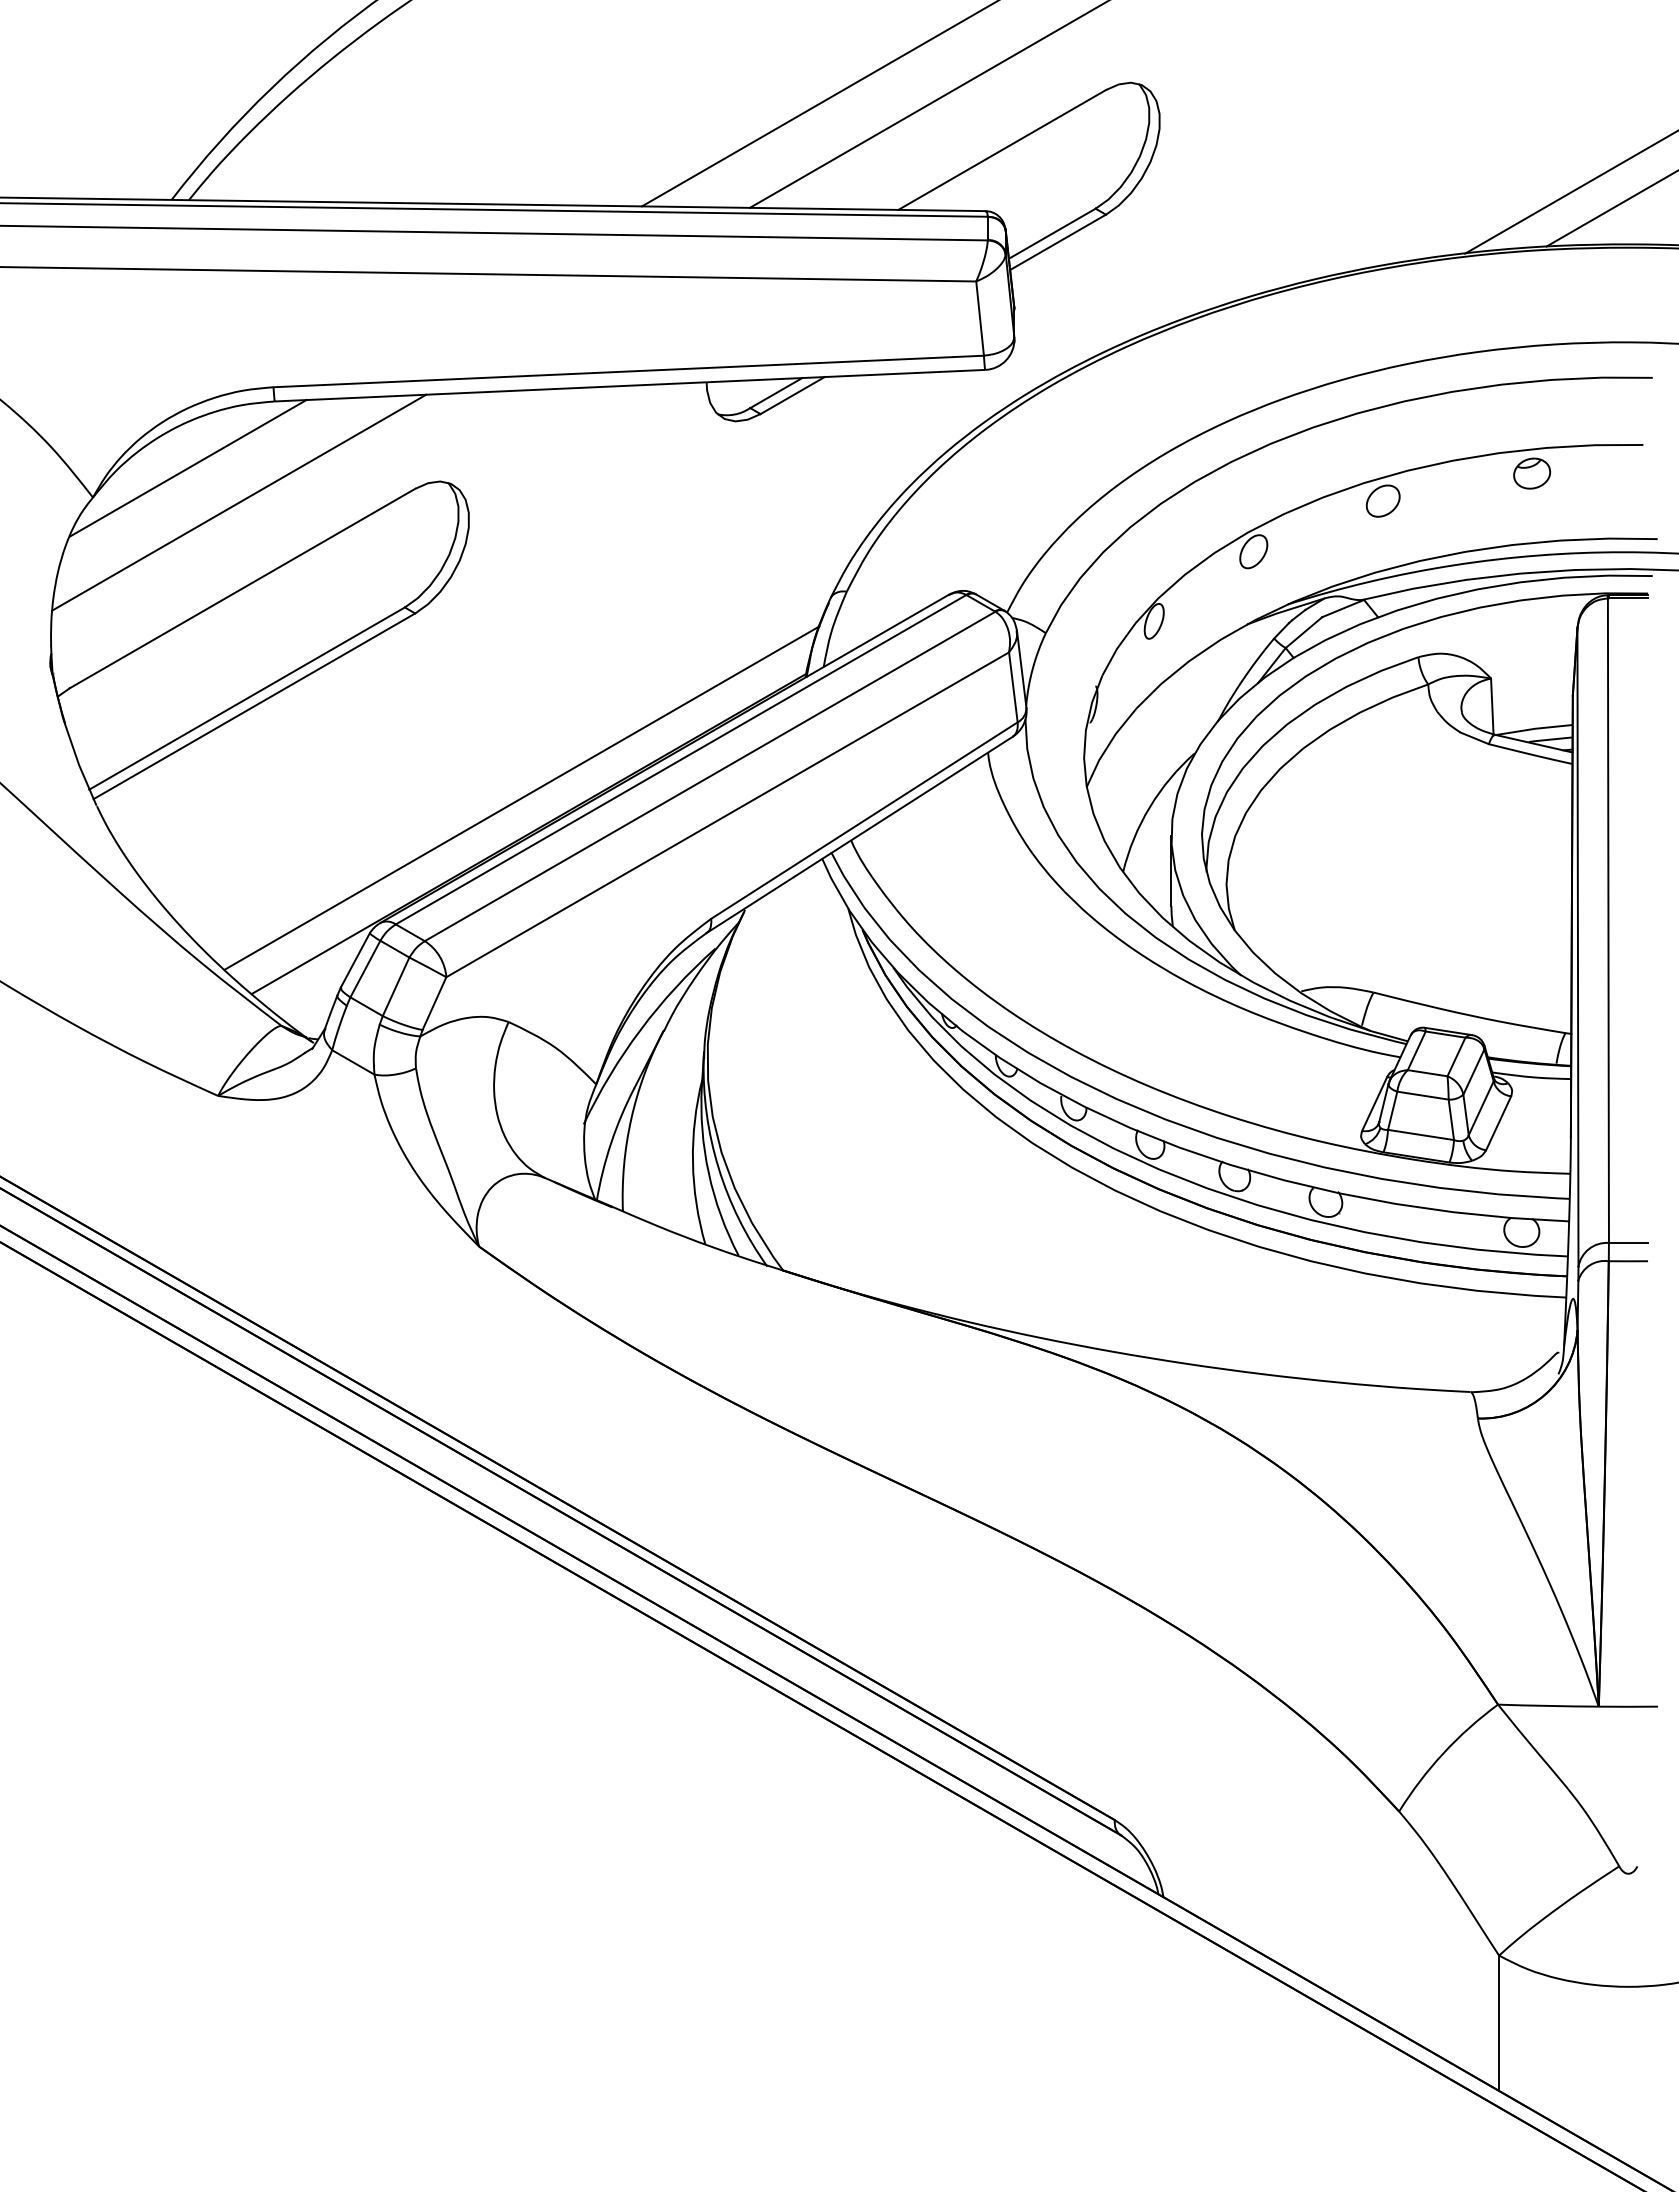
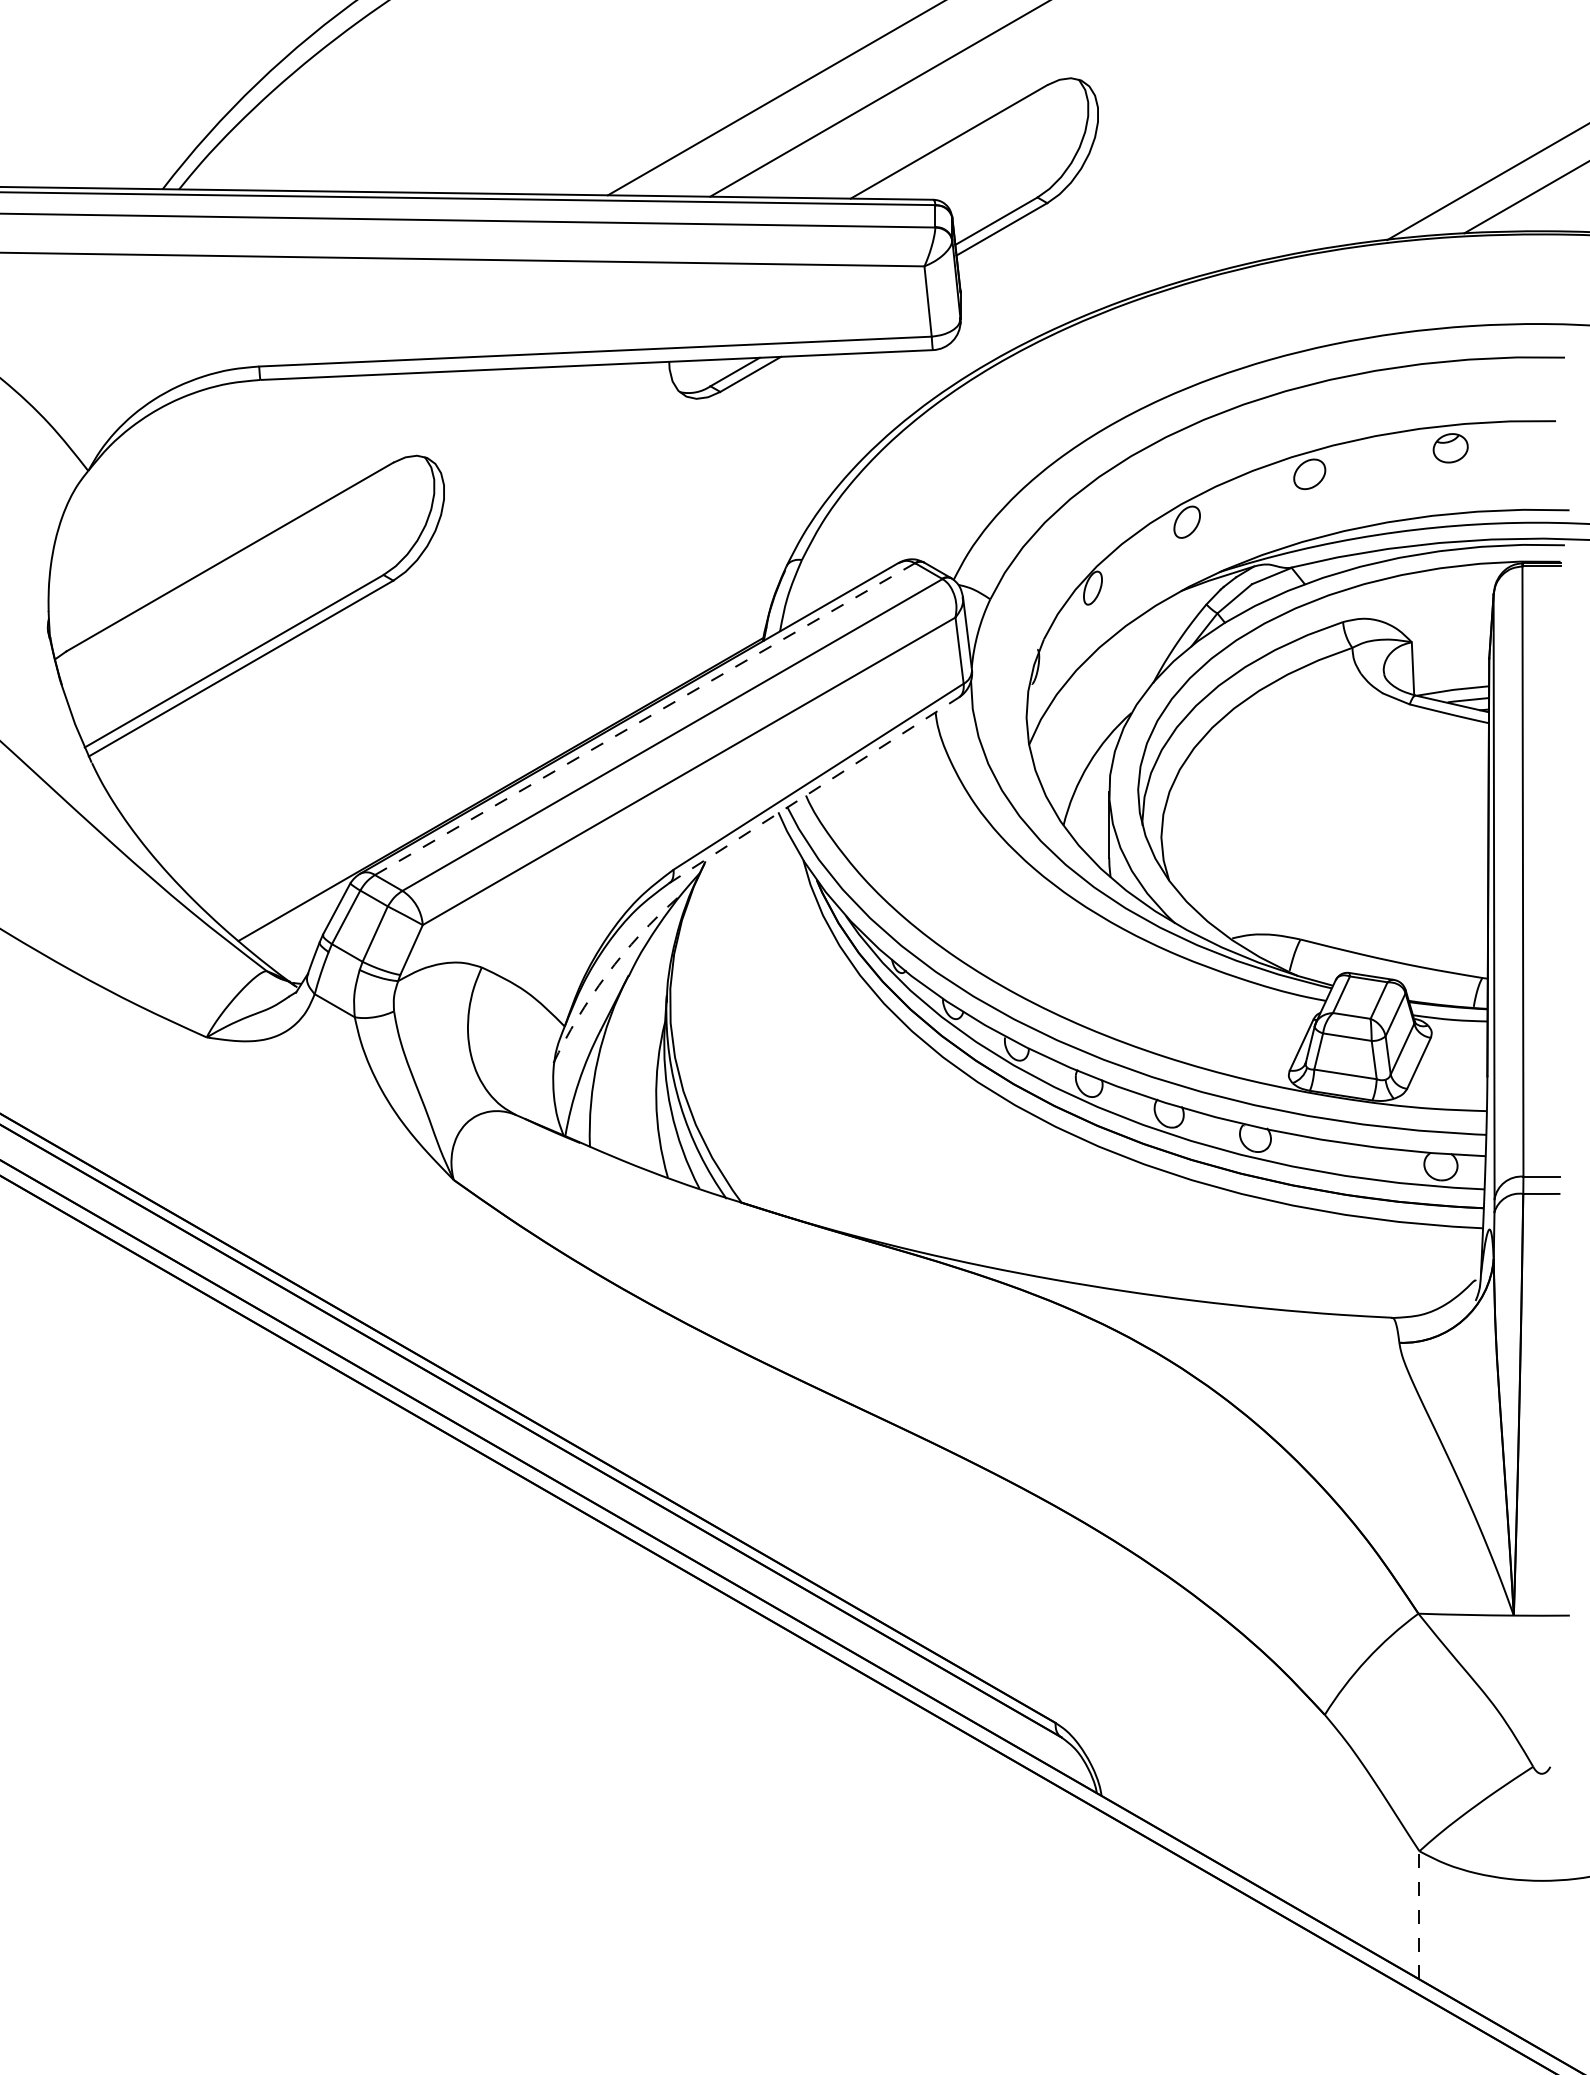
line: (188, 468) -> (178, 443), removed
line: (239, 502) -> (226, 475), removed
line: (681, 759) -> (645, 718), solid -> dashed
line: (521, 797) -> (493, 754), removed
line: (859, 835) -> (813, 790), solid -> dashed
arc: (640, 1029) -> (606, 974), solid -> dashed
line: (1499, 2023) -> (1419, 1915), solid -> dashed

